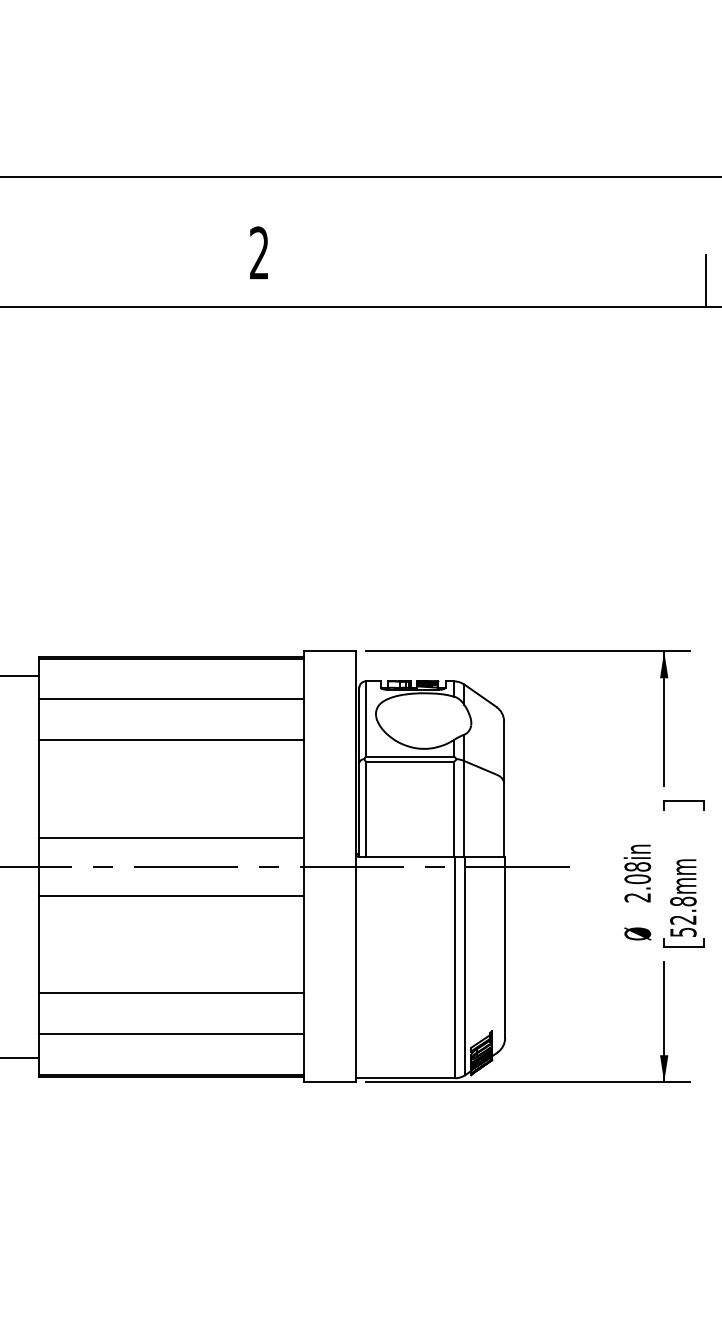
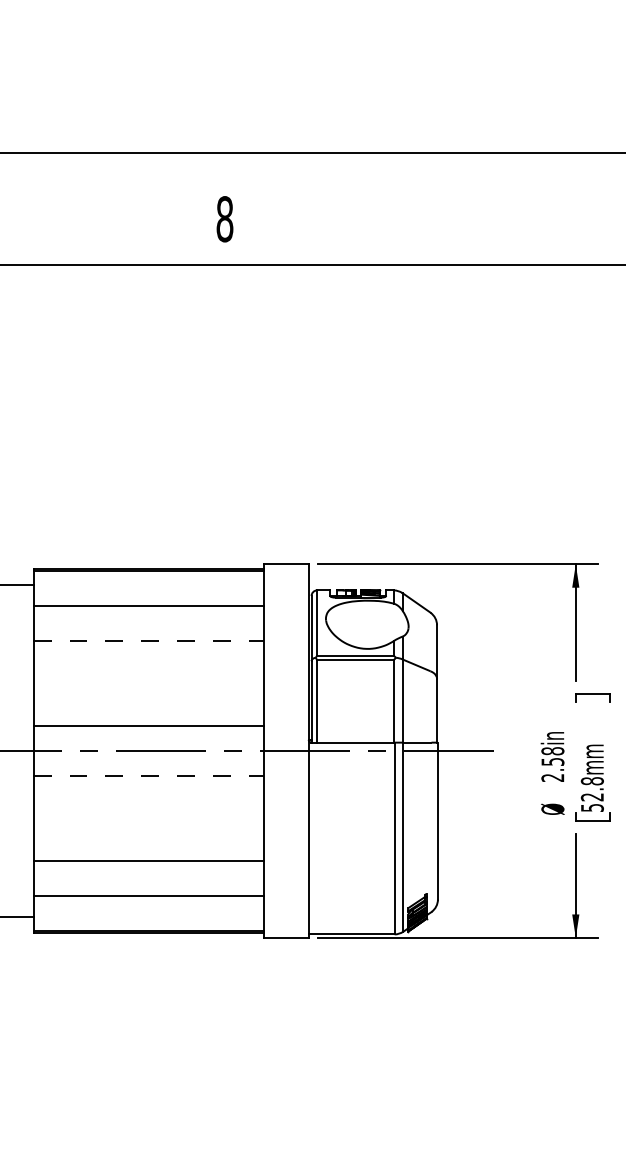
text: (259, 253) -> (225, 219), 2 -> 8
line: (706, 280) -> (612, 242), removed
line: (171, 740) -> (148, 641), solid -> dashed
text: (637, 879) -> (552, 762), 2.08in -> 2.58in
line: (171, 895) -> (148, 775), solid -> dashed

